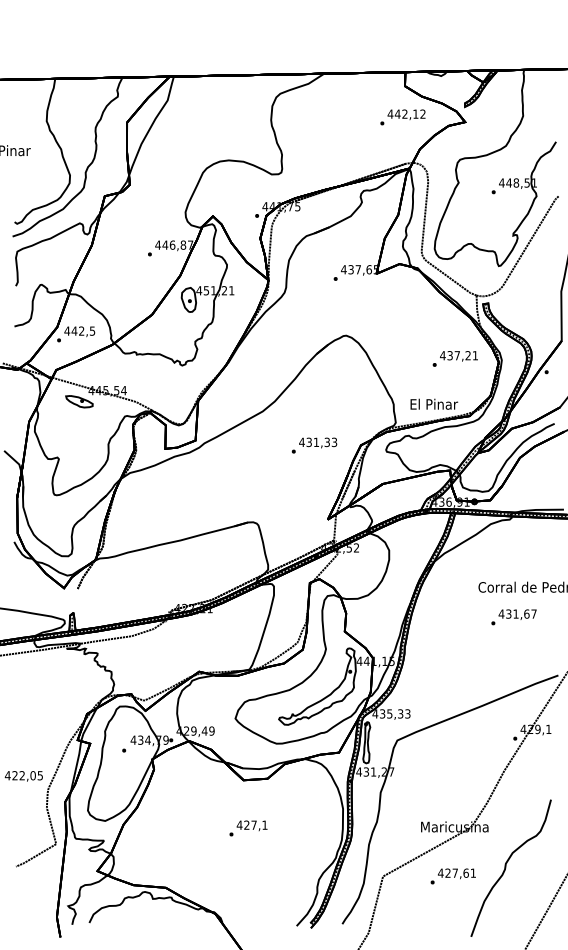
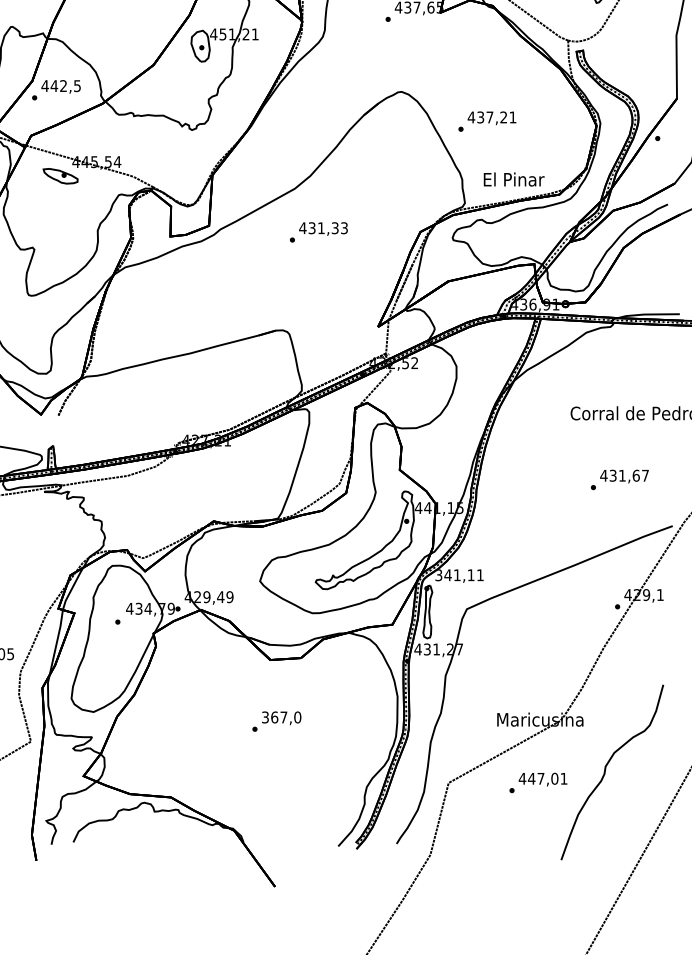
text: (454, 358) -> (486, 121), moved
text: (314, 445) -> (318, 232), moved
text: (513, 617) -> (619, 480), moved
text: (391, 713) -> (459, 574), 435,33 -> 341,11
text: (251, 824) -> (280, 716), 427,1 -> 367,0
text: (456, 872) -> (542, 777), 427,61 -> 447,01

